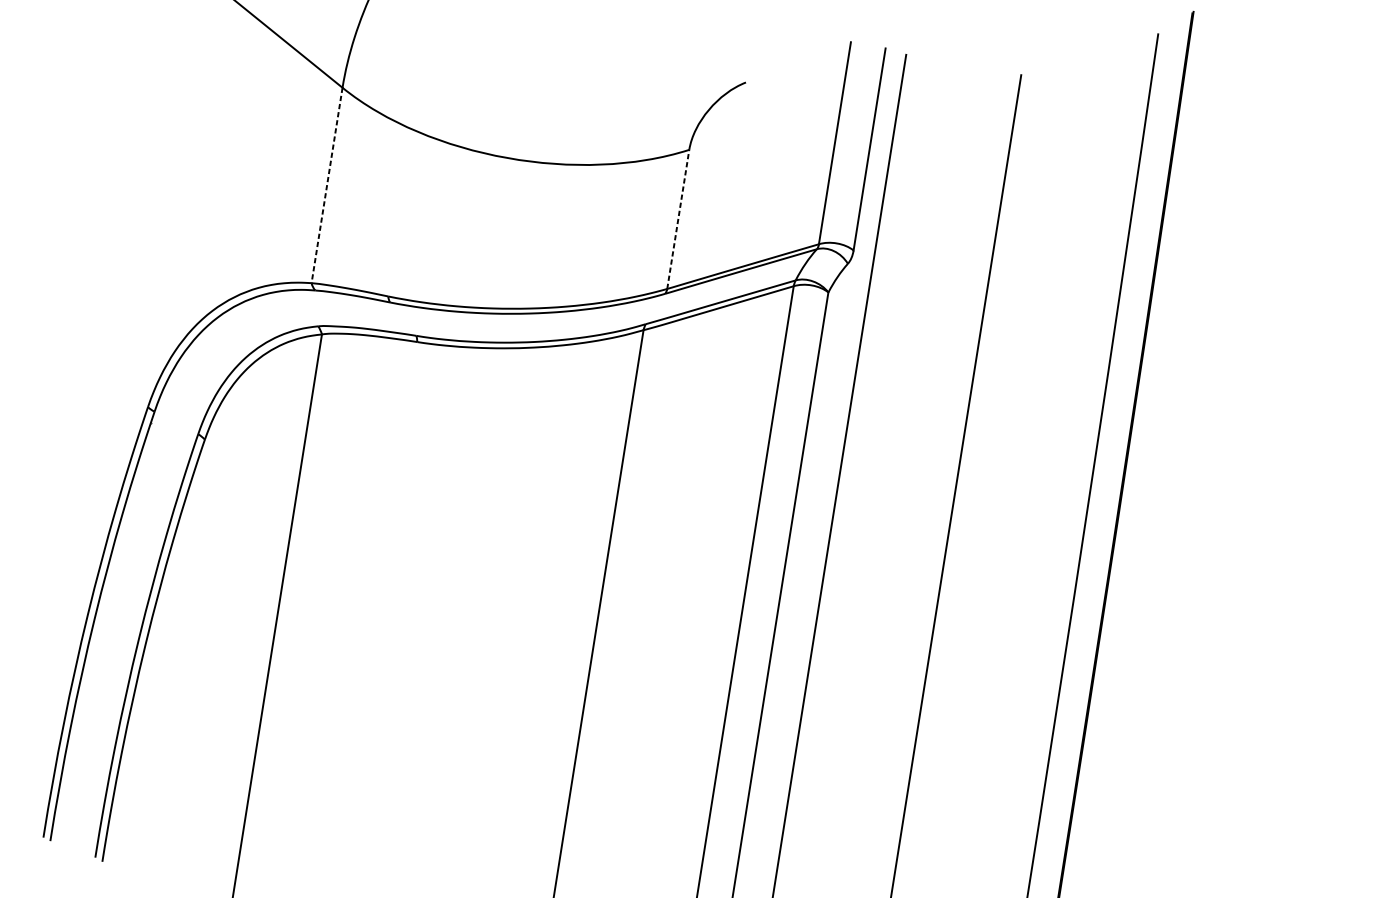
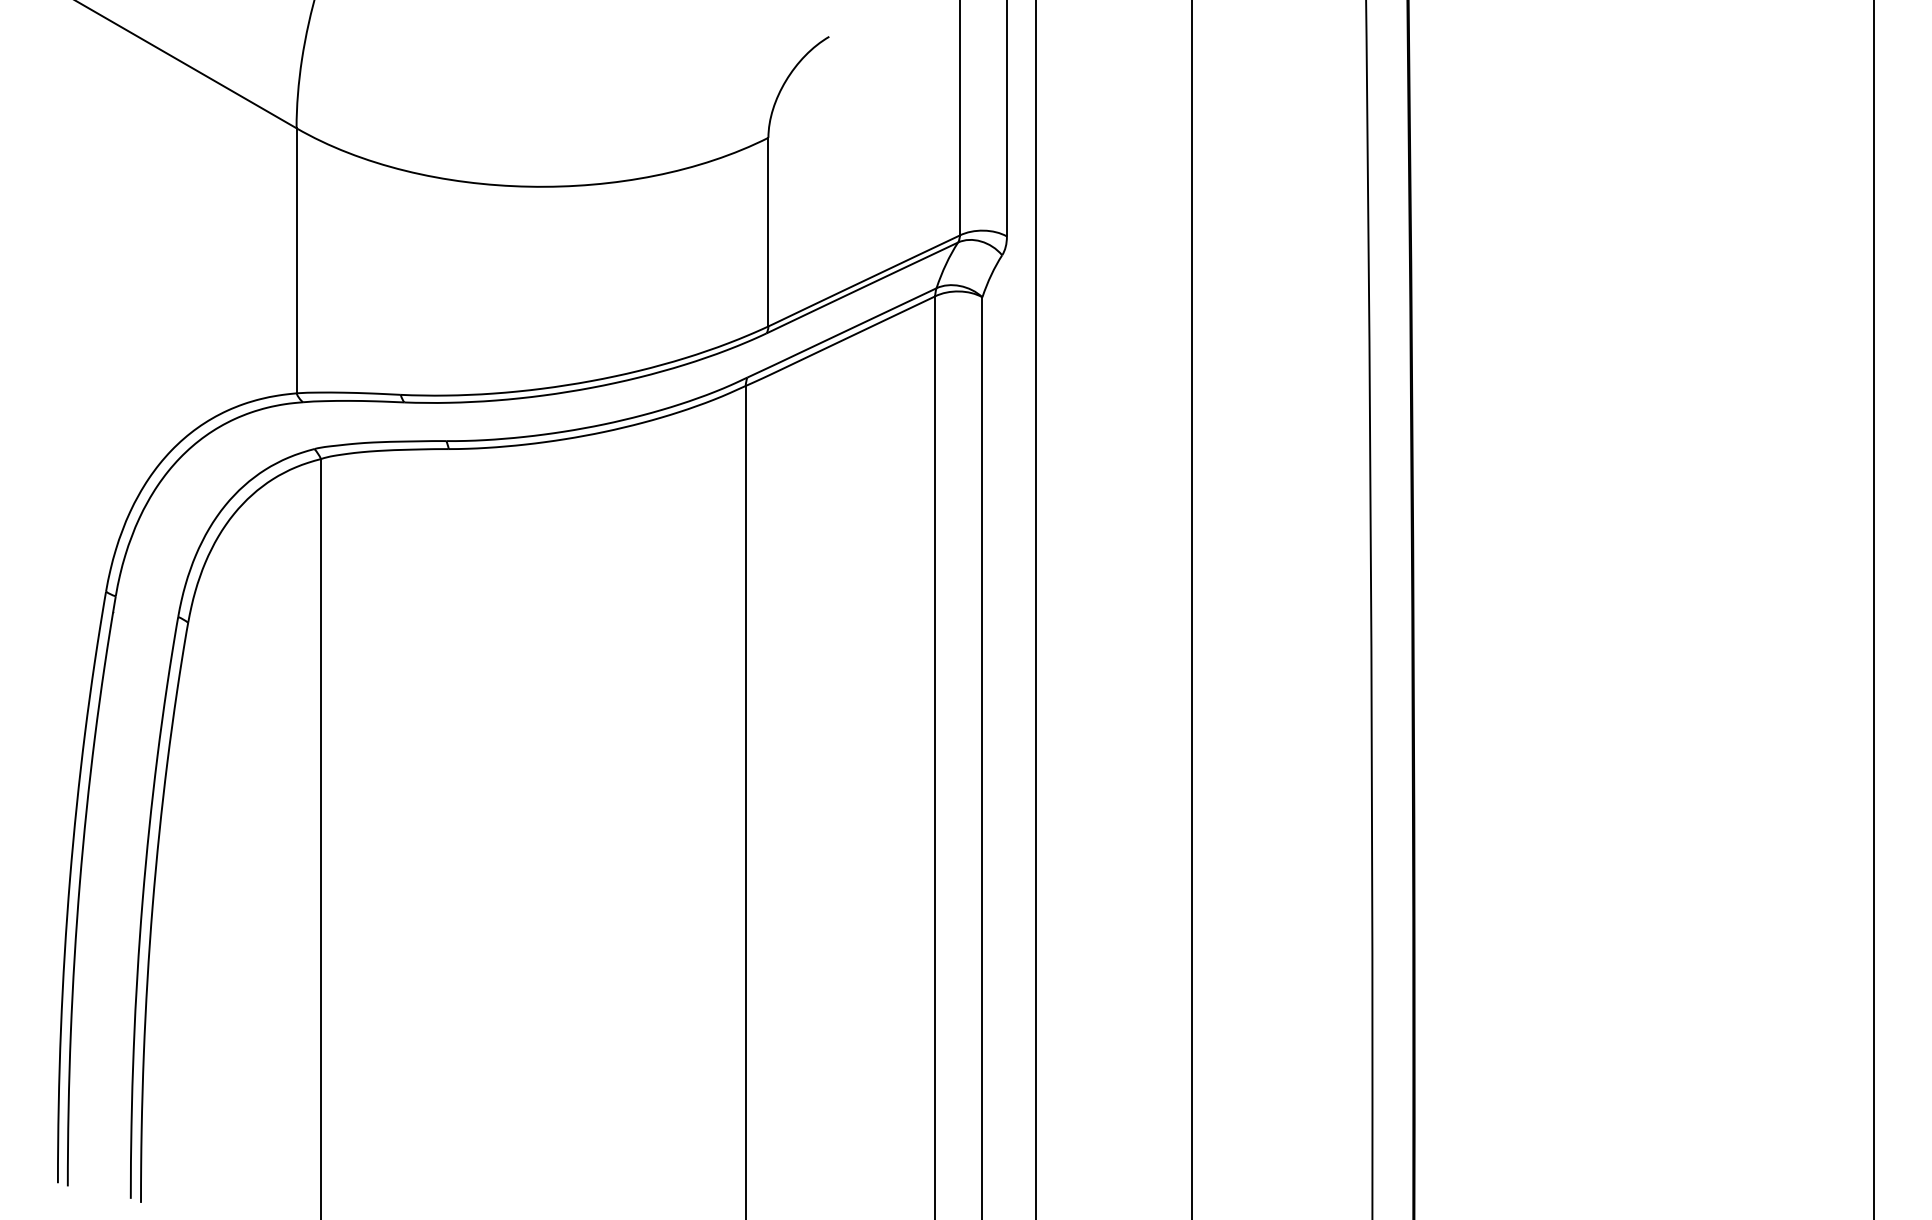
line: (327, 185) -> (296, 260), dashed -> solid
line: (678, 218) -> (768, 231), dashed -> solid

